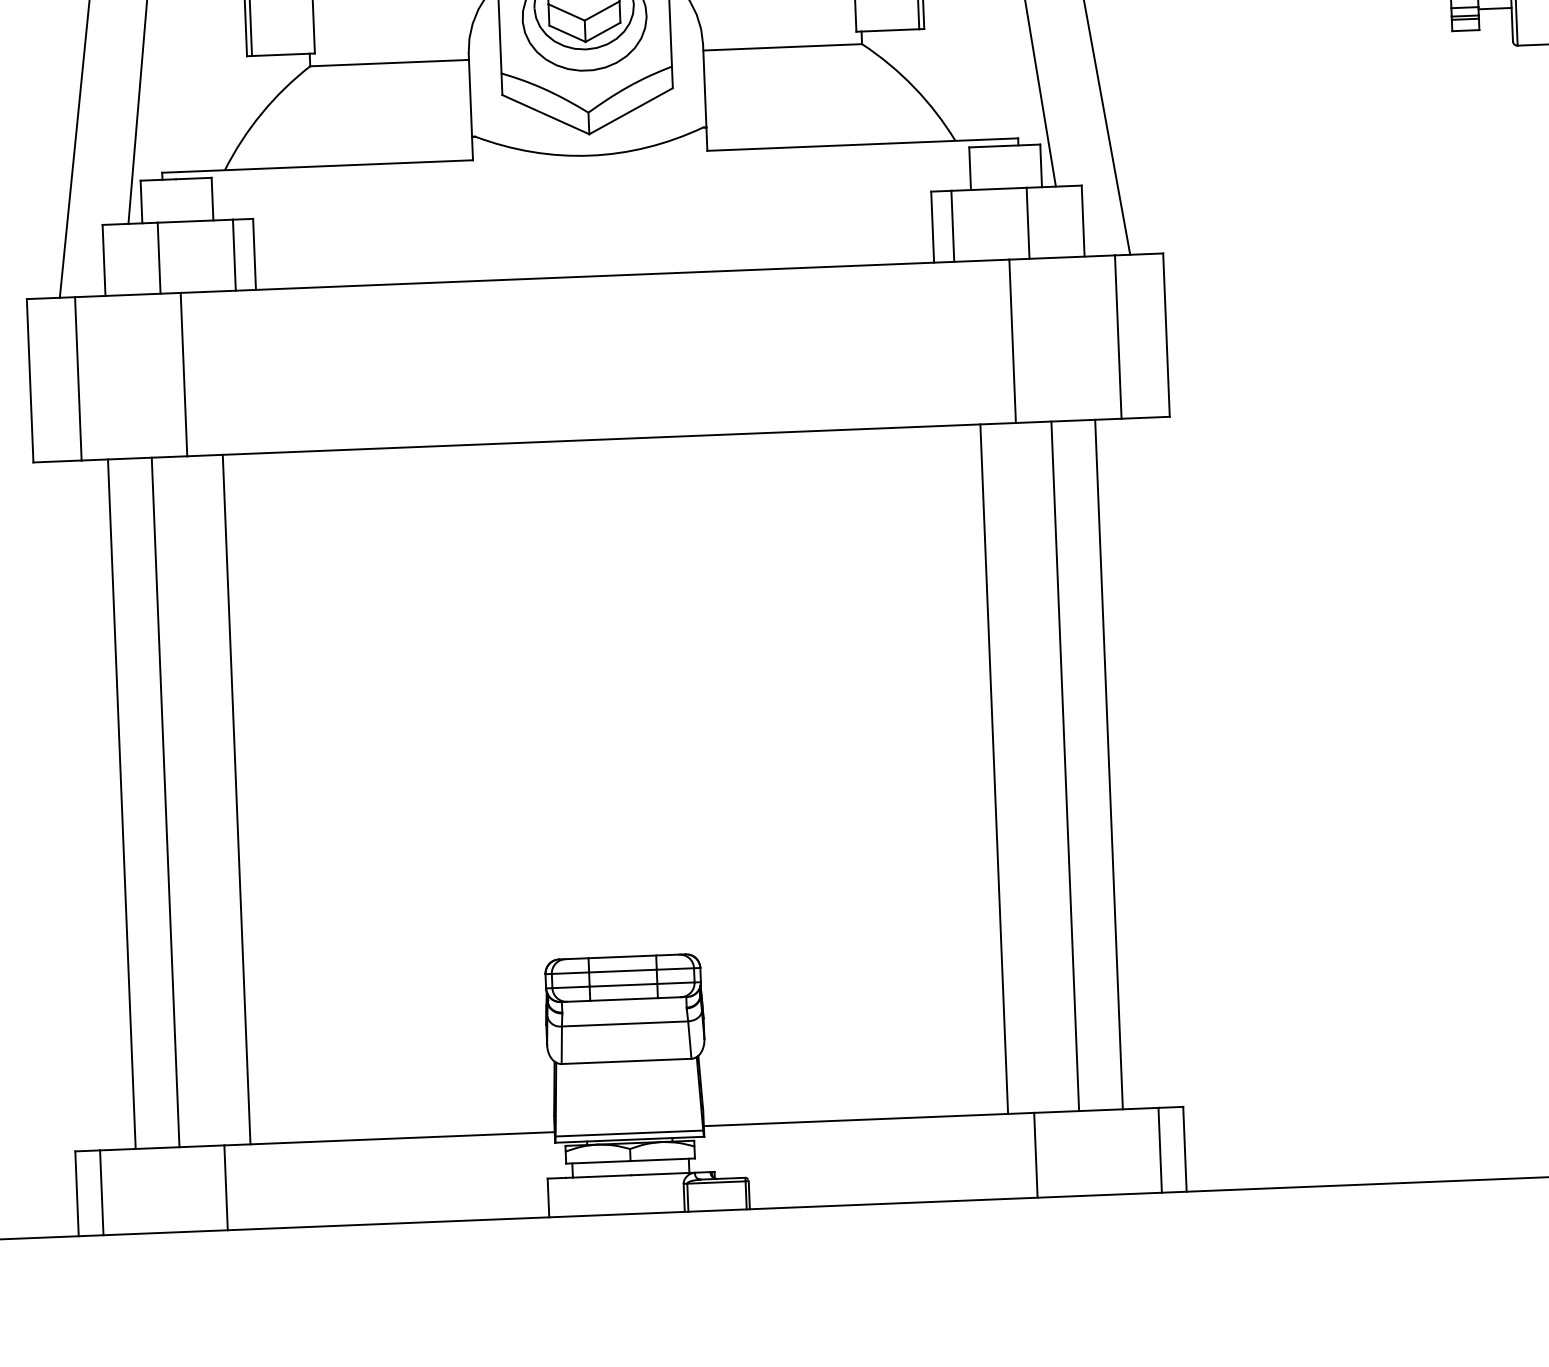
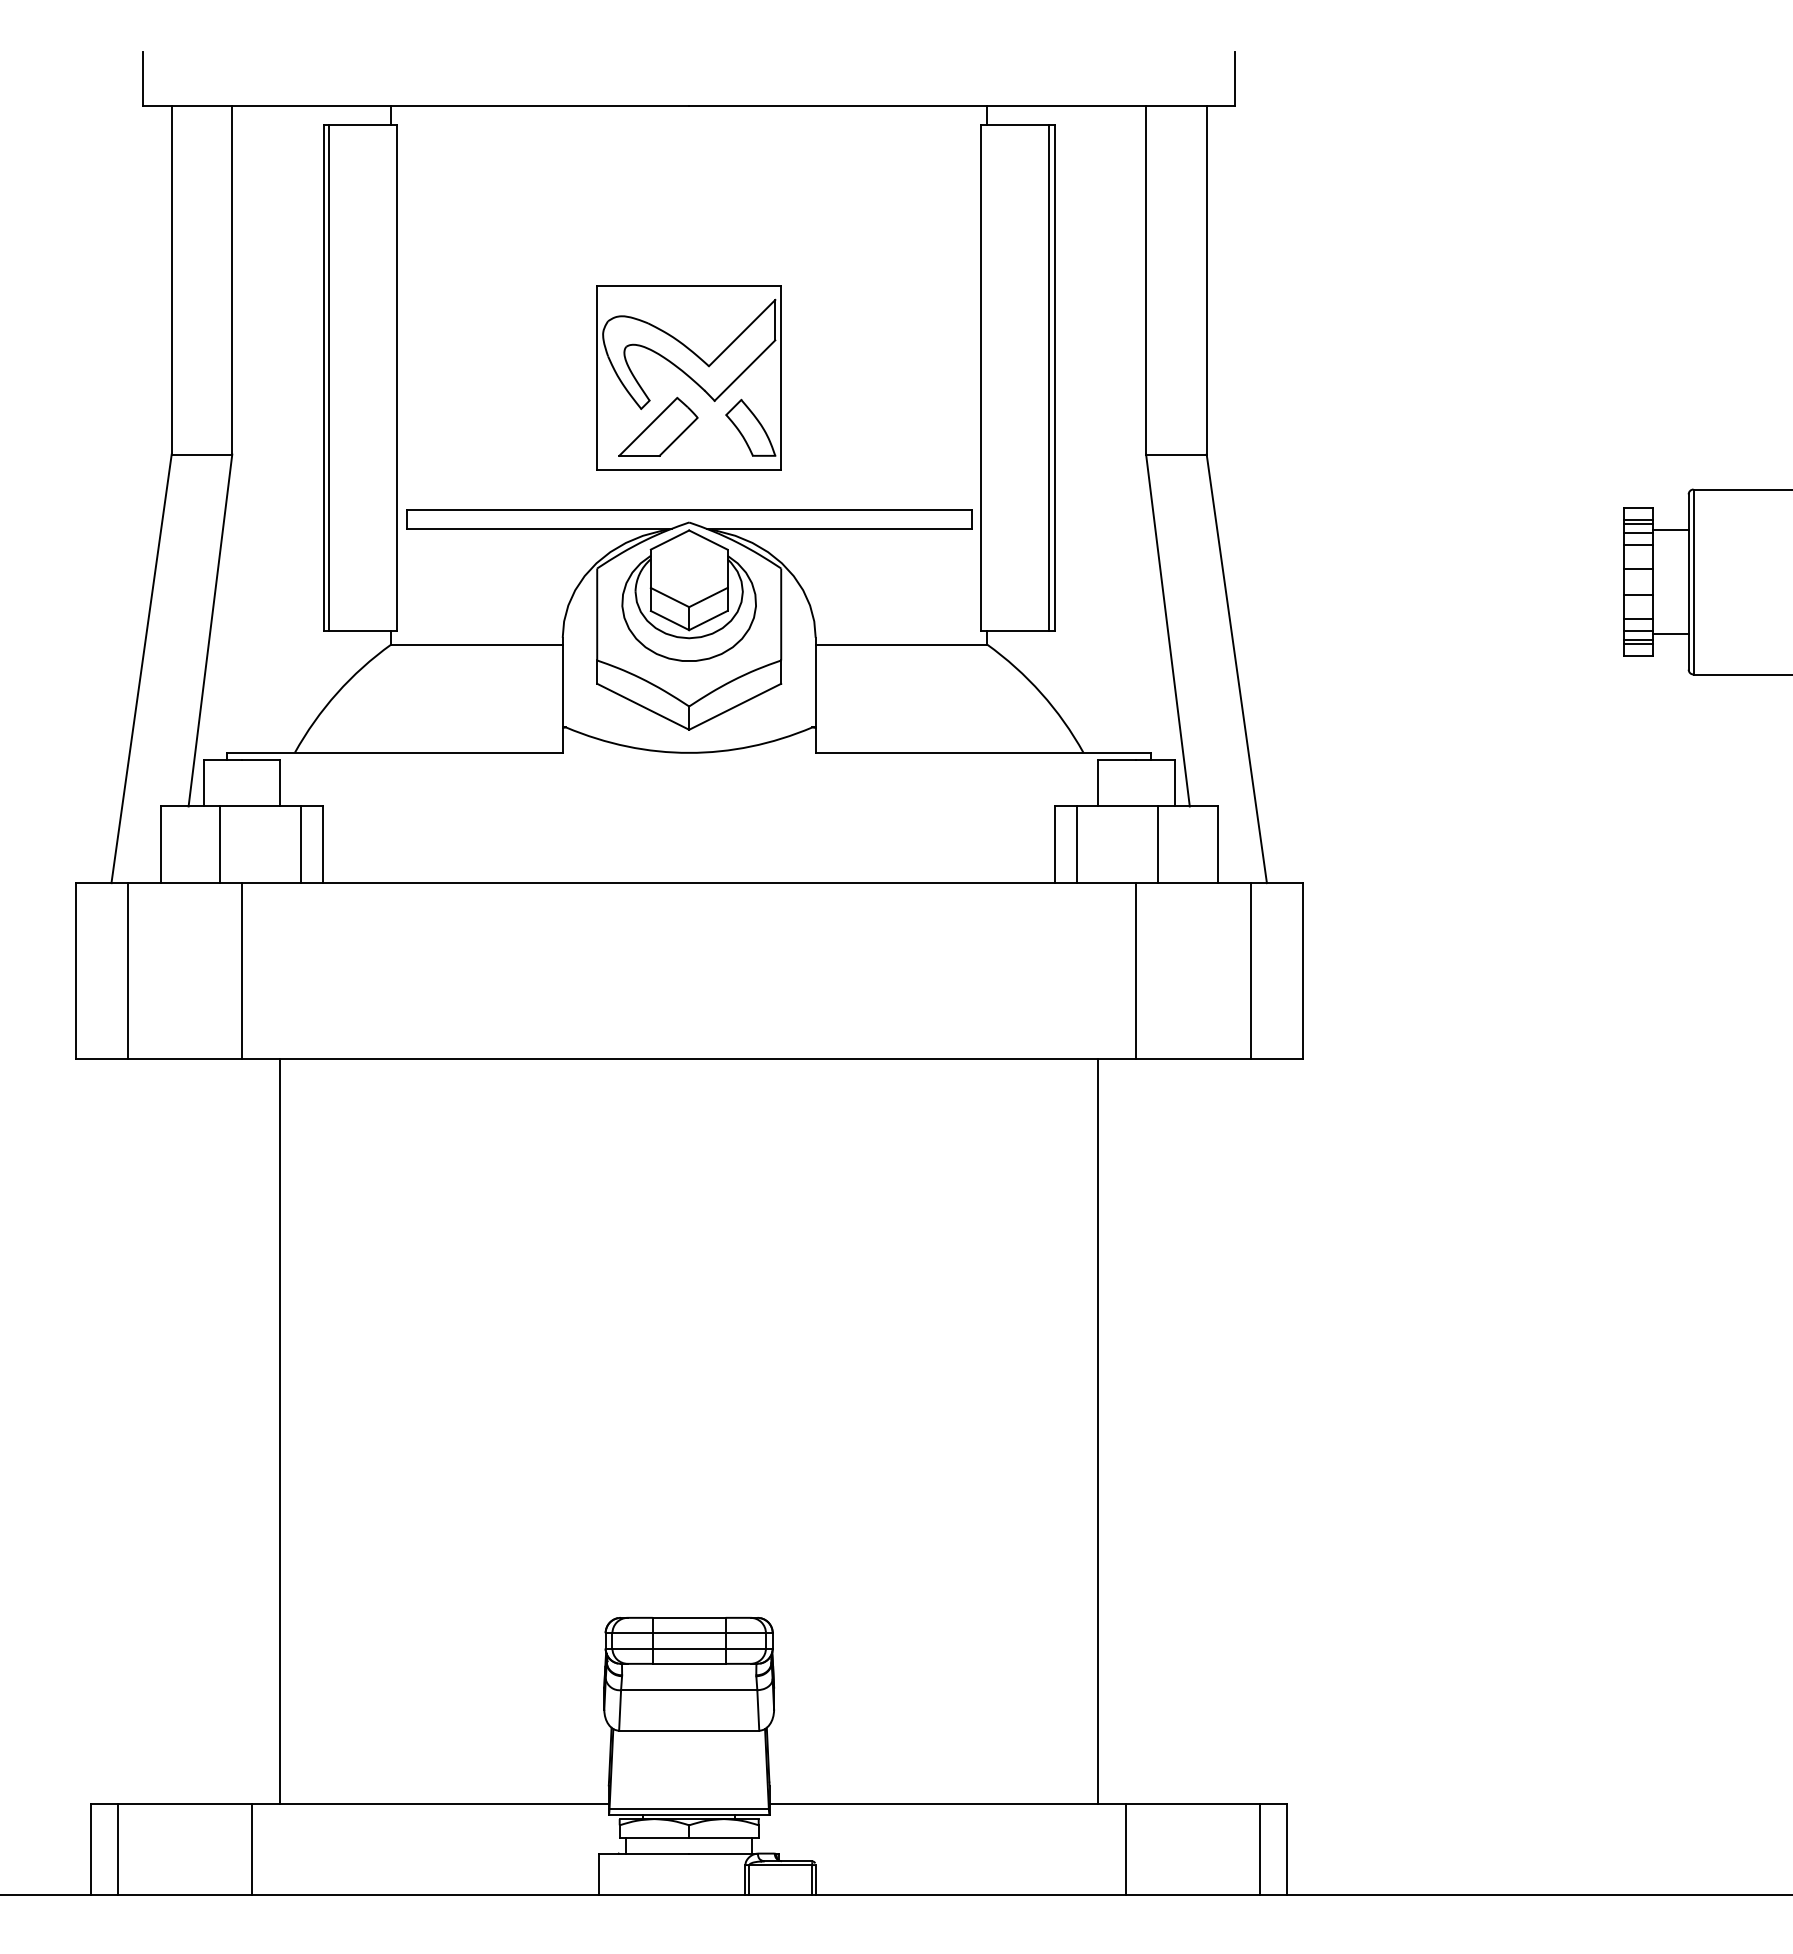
line: (1109, 764) -> (1222, 1431), removed
line: (1064, 766) -> (1174, 1431), removed
line: (165, 802) -> (203, 1431), removed
line: (121, 804) -> (156, 1431), removed

